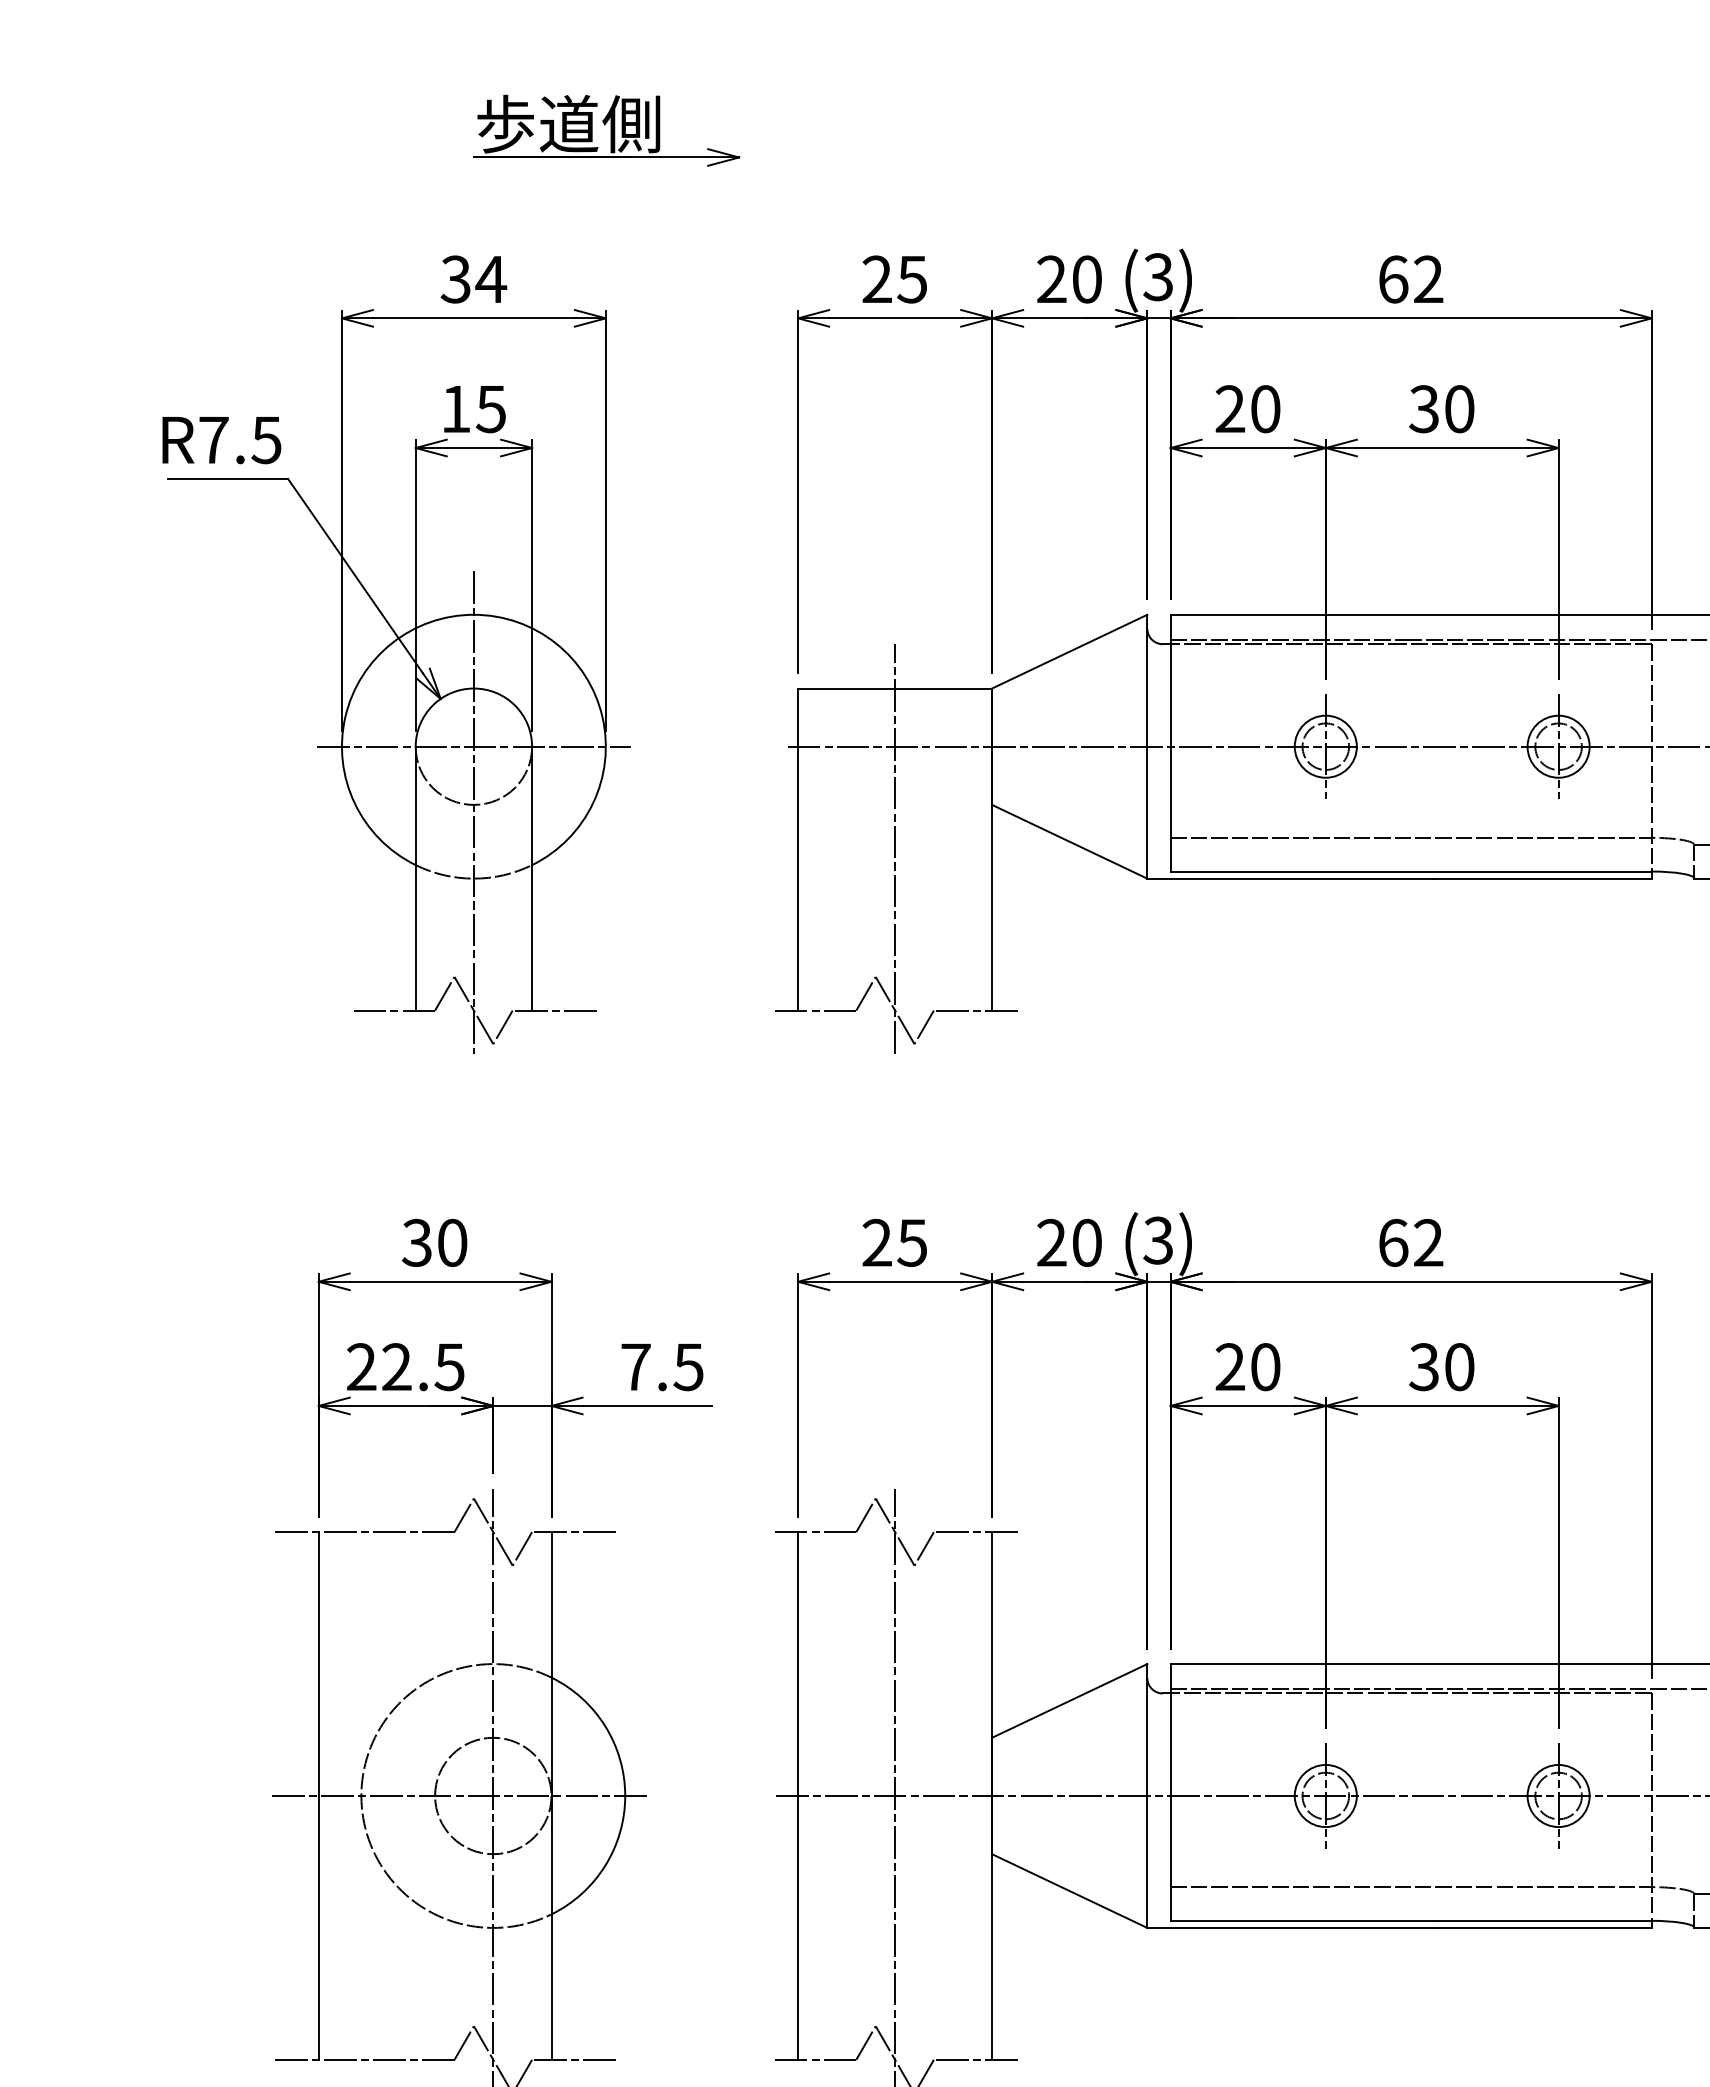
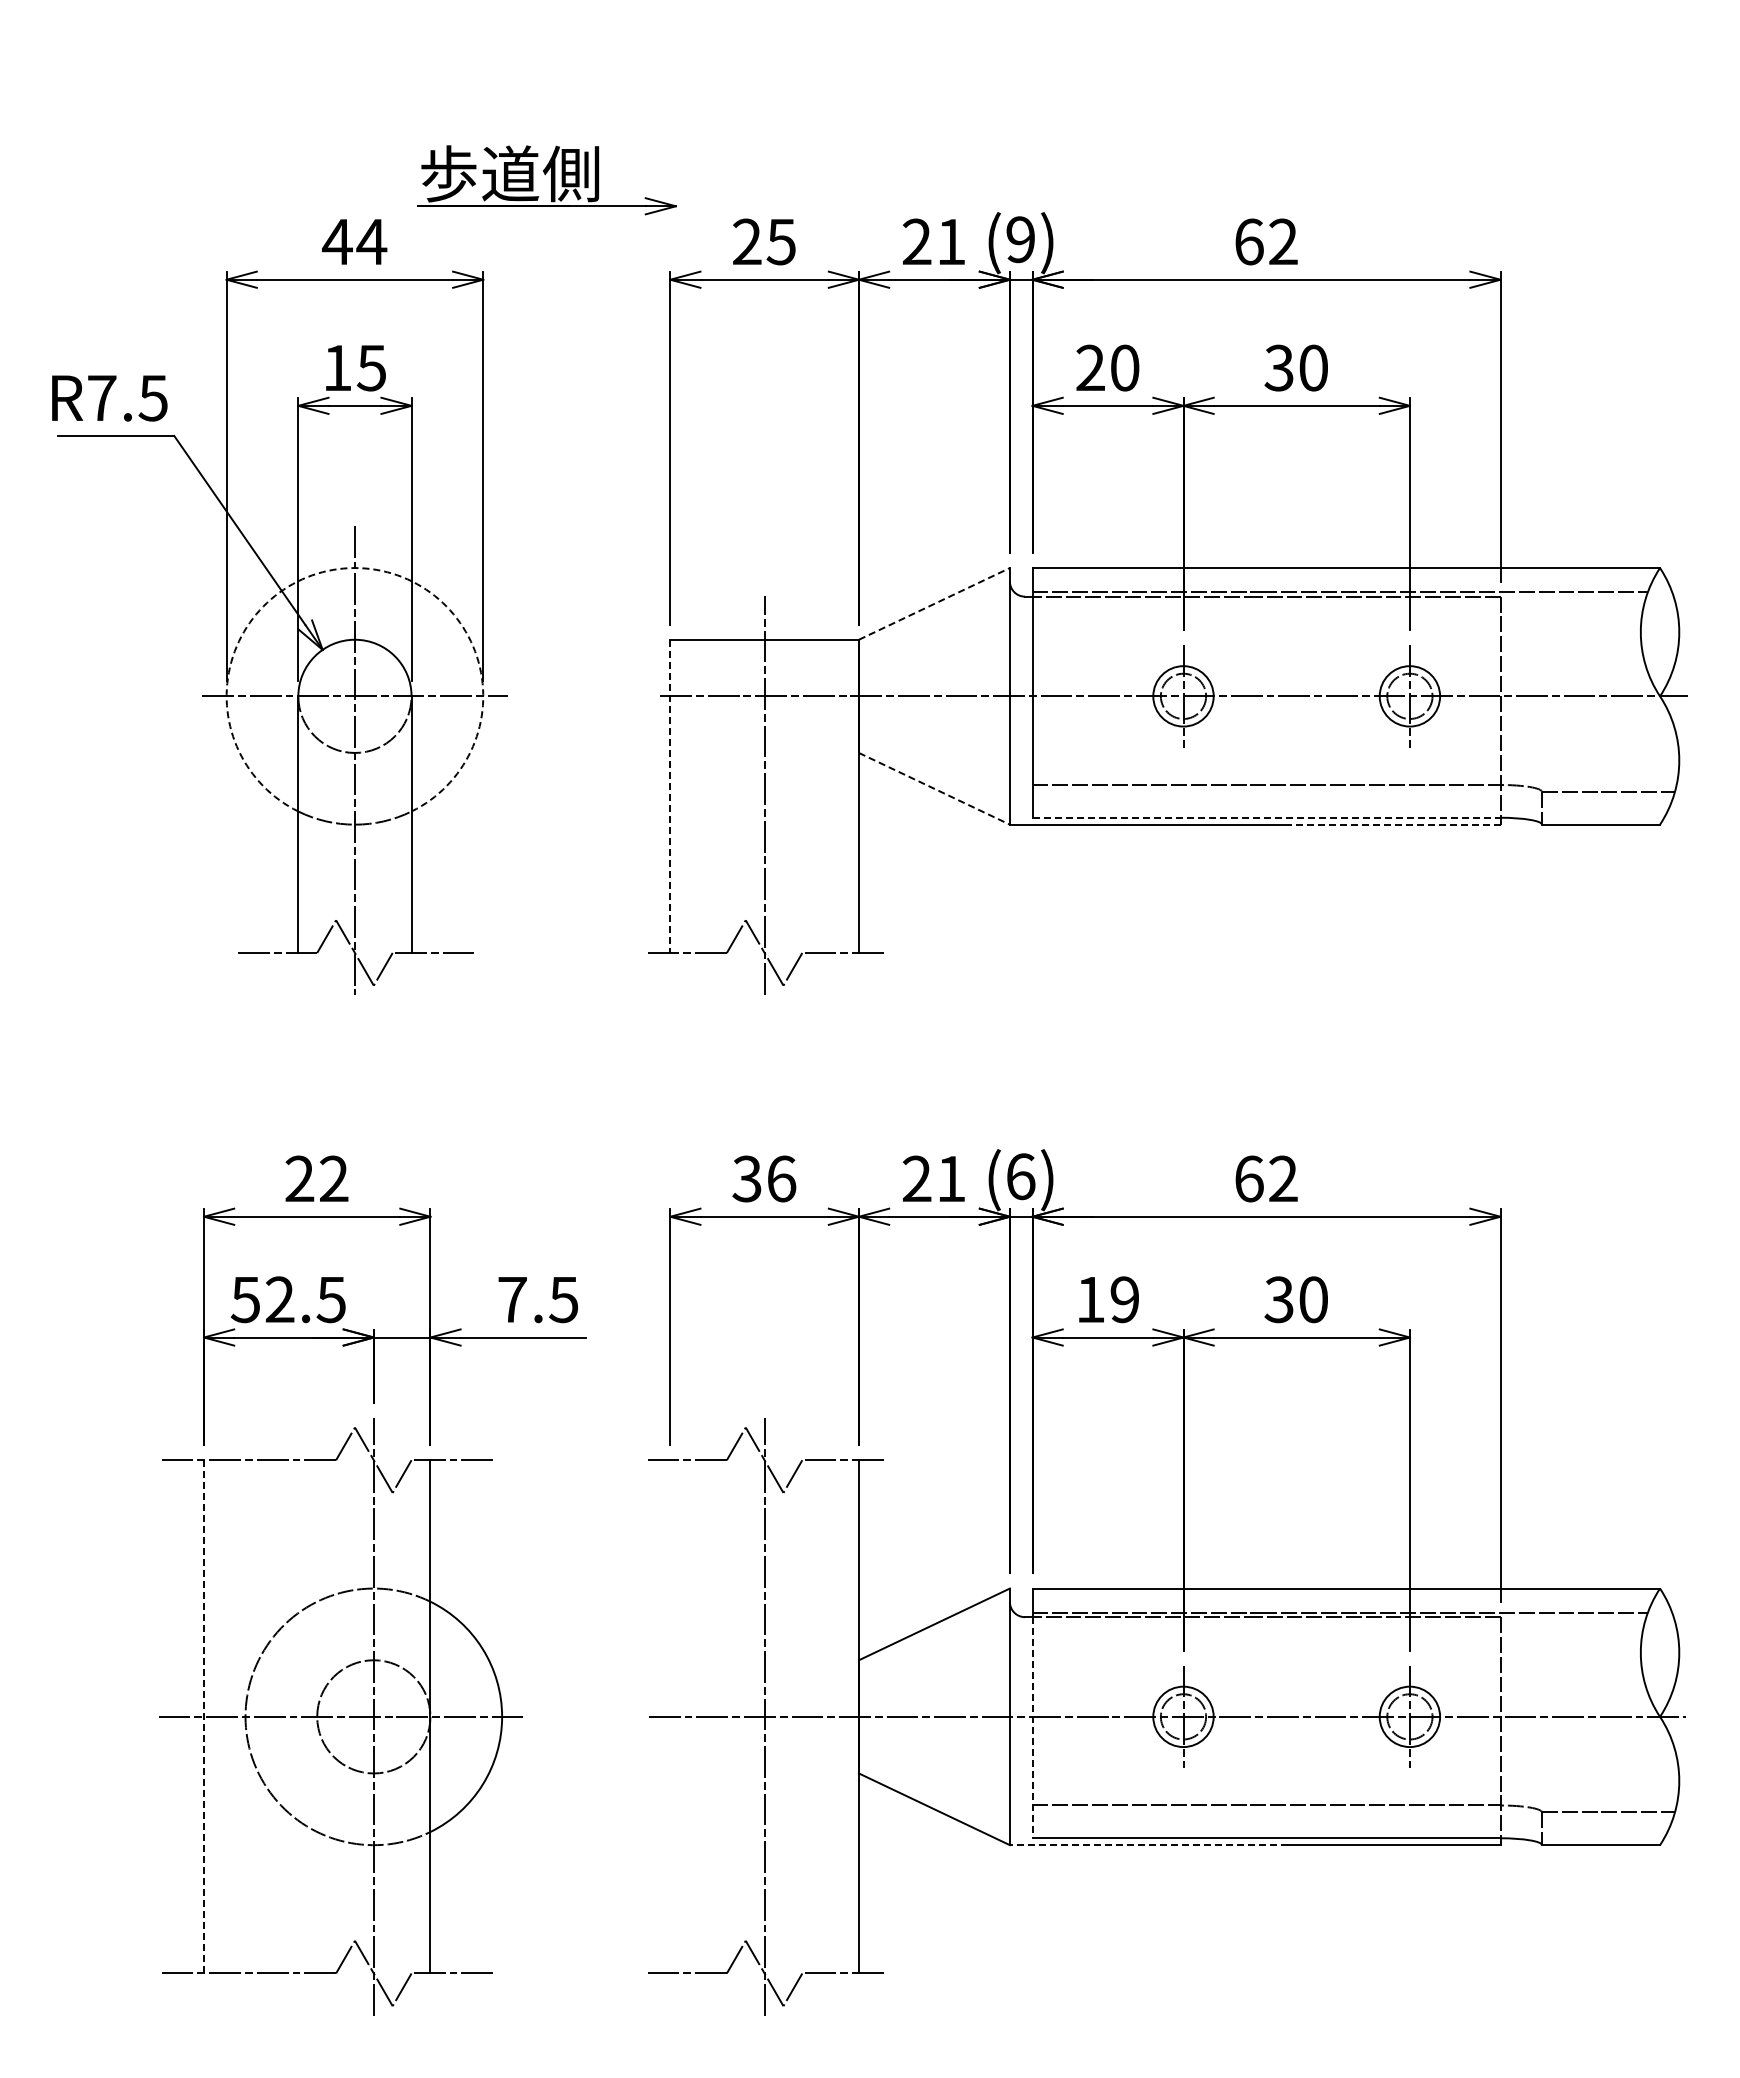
part: (606, 130) -> (546, 180), moved
text: (1158, 276) -> (1020, 239), (3) -> (9)
text: (455, 279) -> (337, 241), 34 -> 44
text: (1087, 279) -> (951, 241), 20 -> 21
arc: (473, 615) -> (354, 568), solid -> dashed
line: (1069, 651) -> (934, 603), solid -> dashed
line: (1069, 841) -> (934, 788), solid -> dashed
line: (798, 849) -> (670, 796), solid -> dashed
line: (1411, 871) -> (1266, 817), solid -> dashed
line: (1541, 878) -> (1393, 824), solid -> dashed
text: (1158, 1240) -> (1020, 1176), (3) -> (6)
text: (434, 1242) -> (316, 1178), 30 -> 22
text: (894, 1242) -> (764, 1178), 25 -> 36
text: (1087, 1242) -> (951, 1178), 20 -> 21
text: (361, 1366) -> (245, 1299), 22.5 -> 52.5
text: (1247, 1366) -> (1107, 1299), 20 -> 19
line: (319, 1795) -> (204, 1716), solid -> dashed
line: (798, 1795) -> (670, 1716), removed
line: (1170, 1806) -> (1032, 1727), solid -> dashed
line: (1289, 1928) -> (1148, 1845), solid -> dashed

